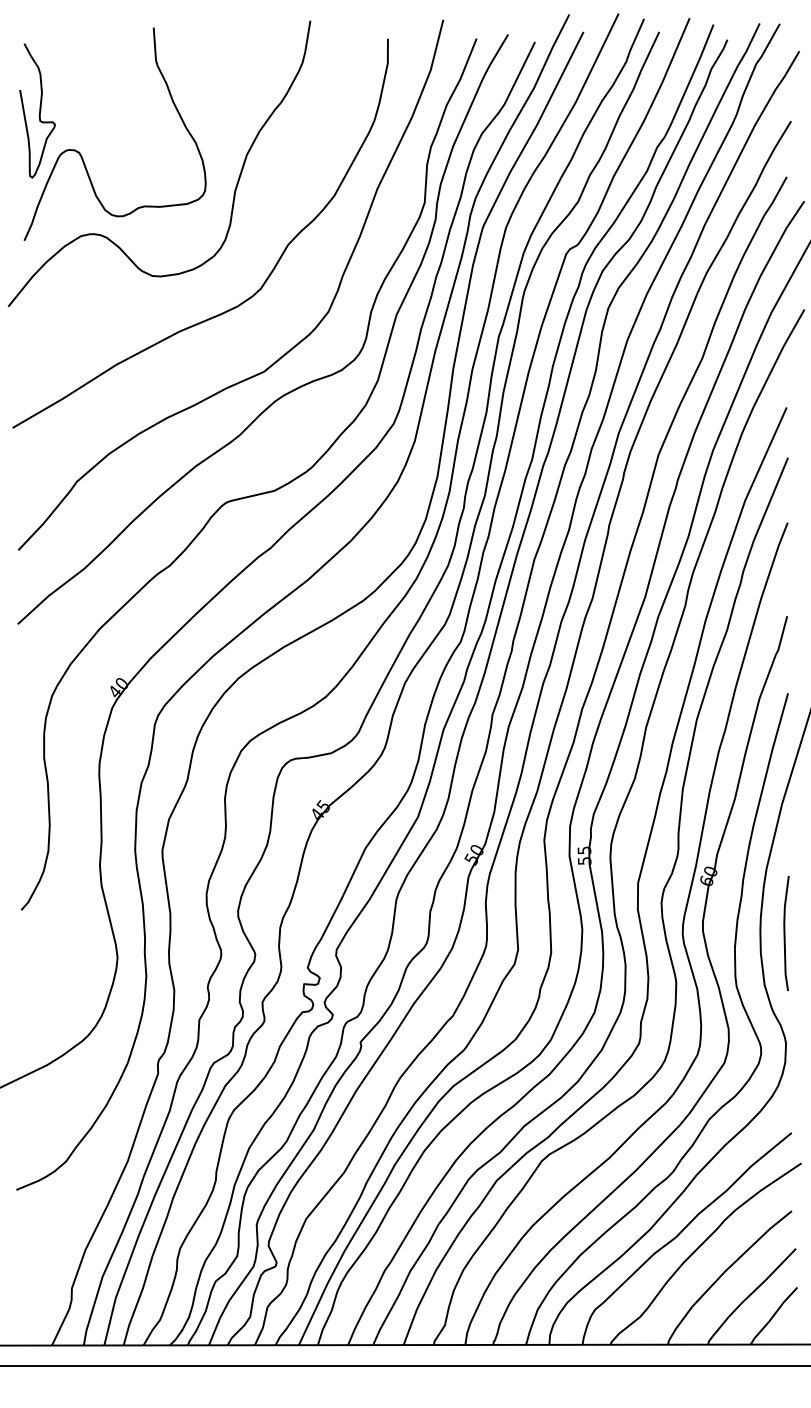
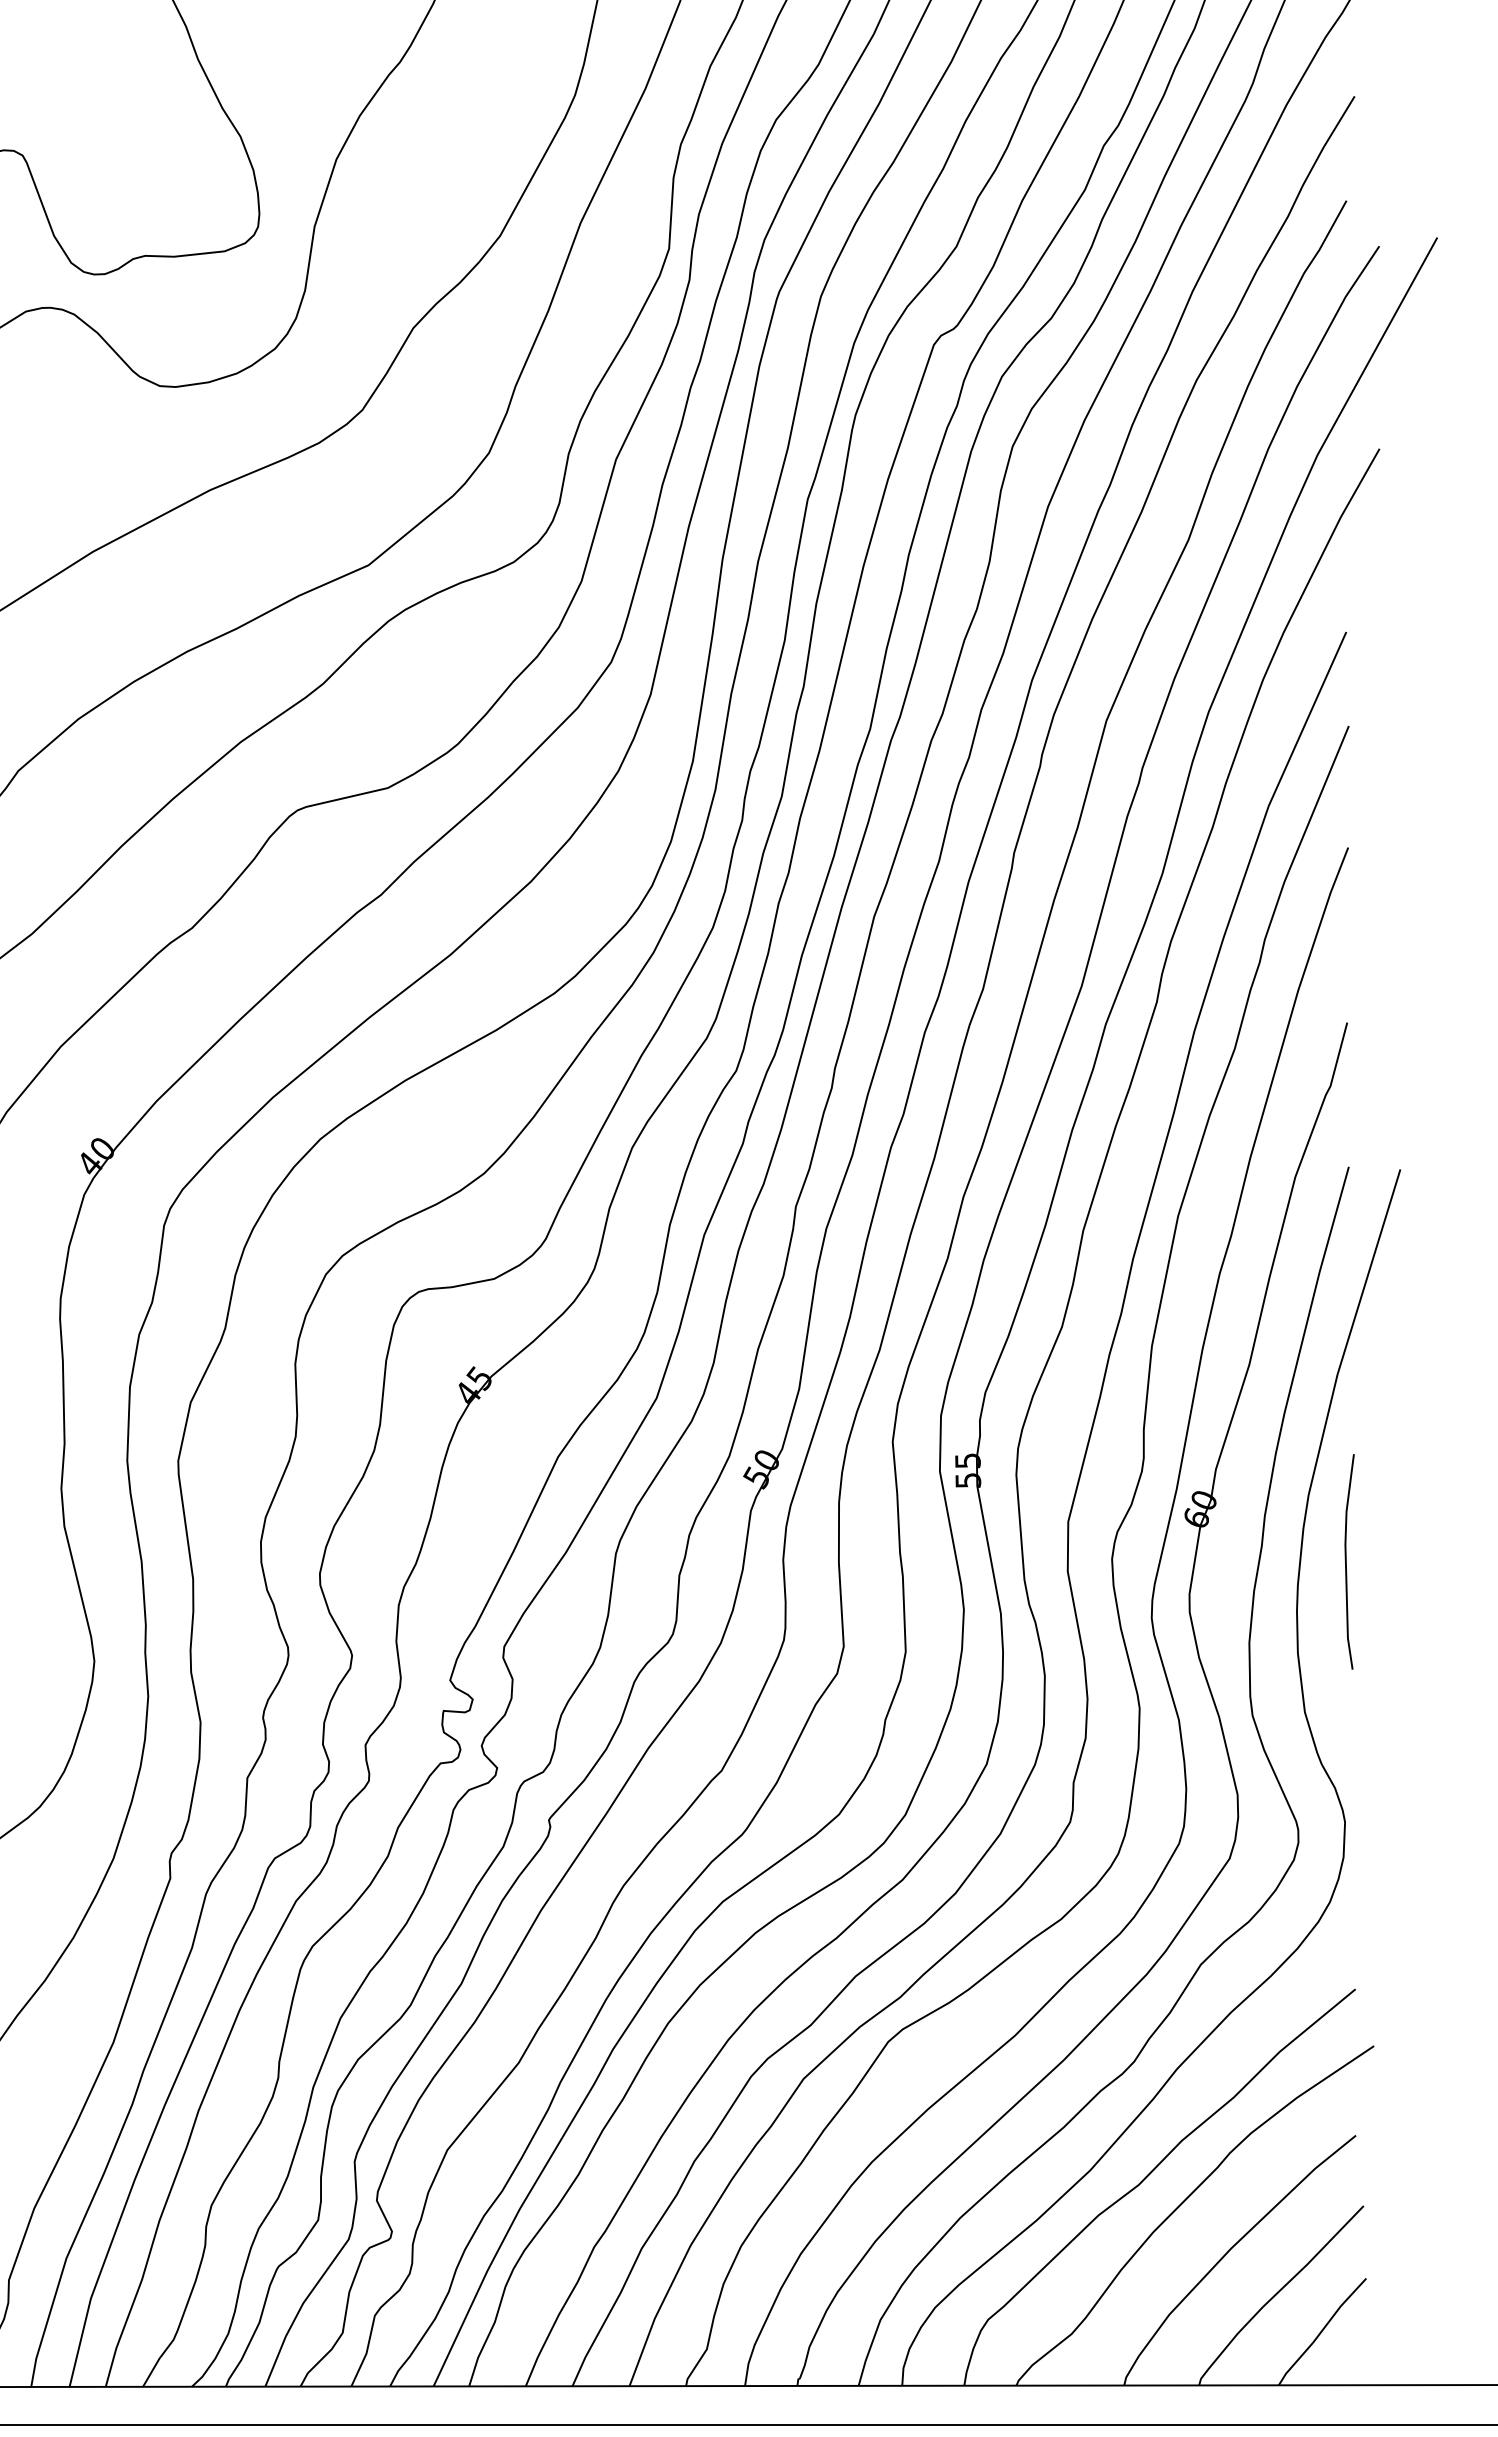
line: (785, 933) -> (1347, 1561), moved

